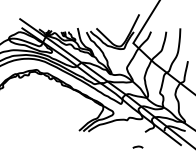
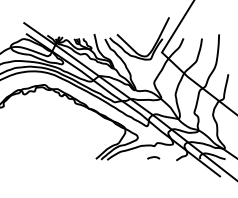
curve: (137, 146) -> (153, 157), moved

